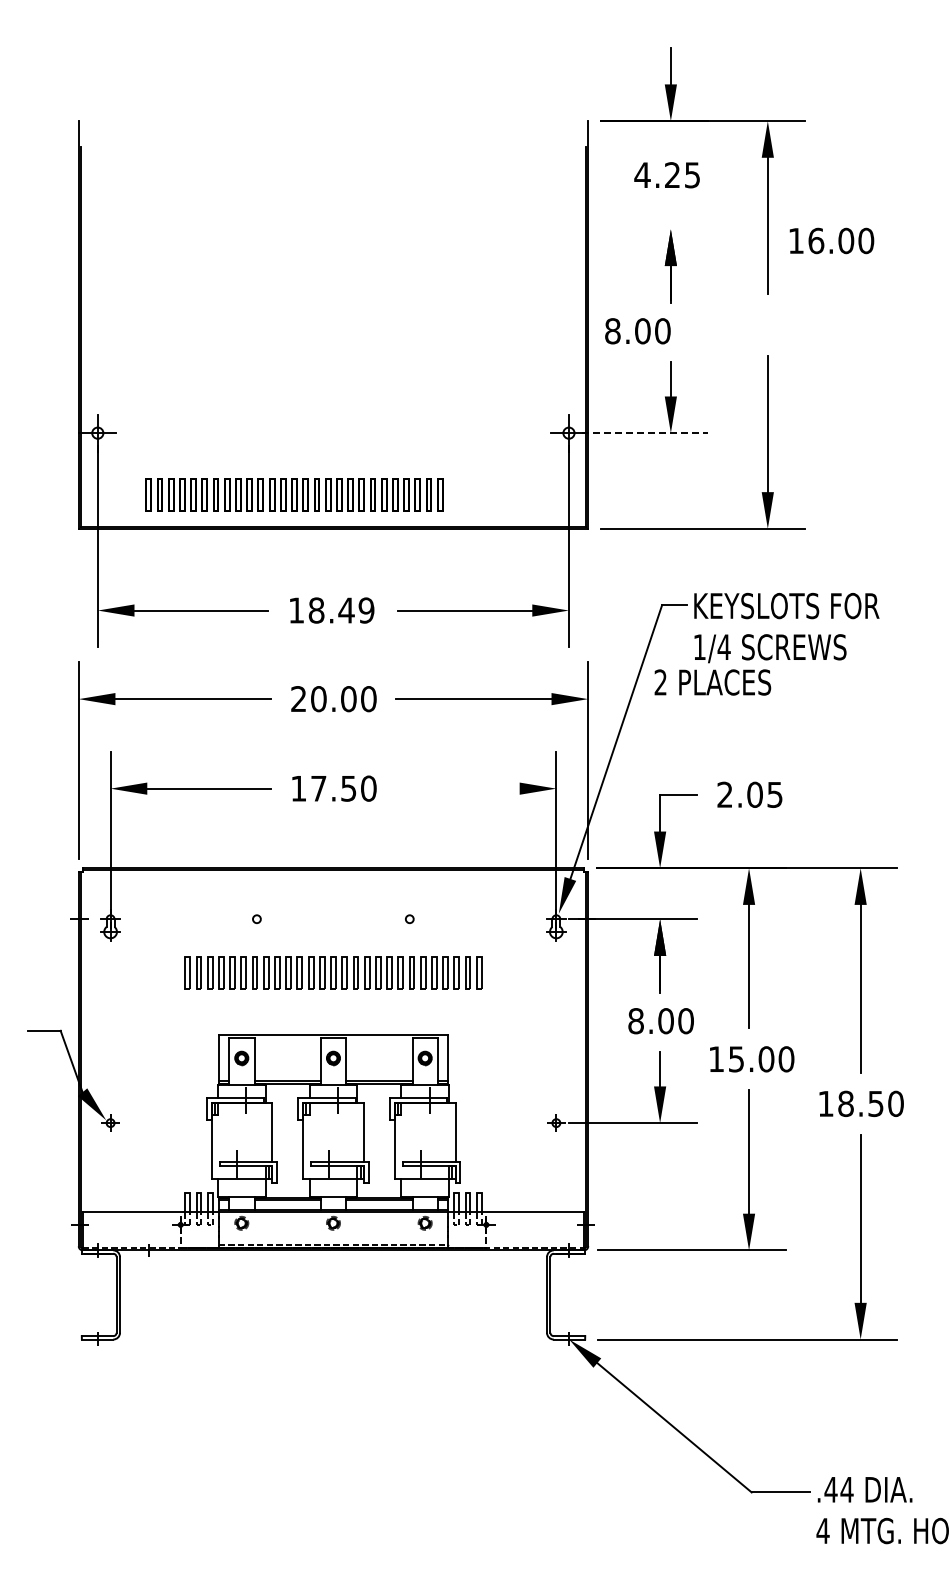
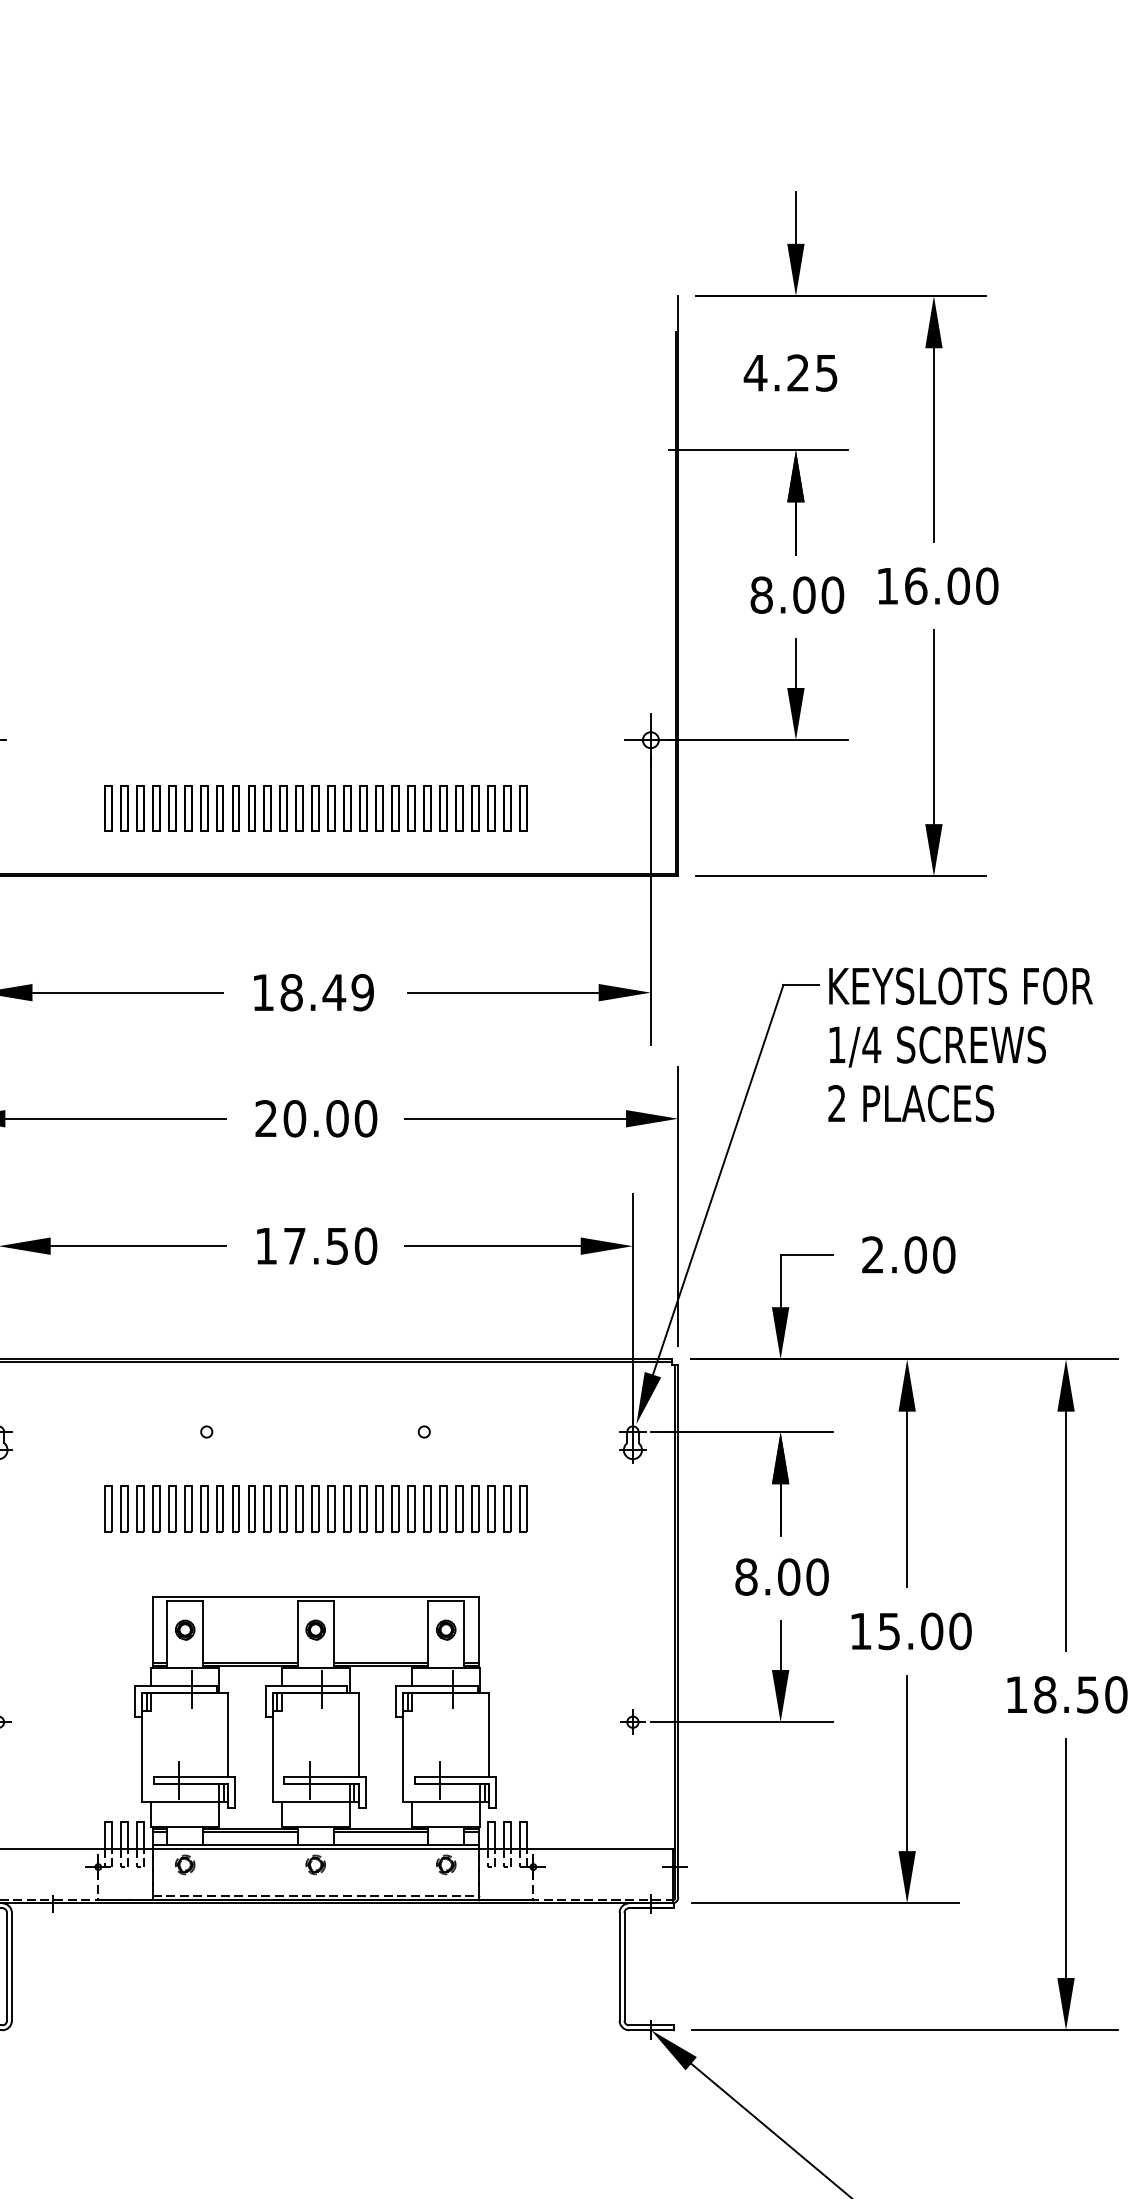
line: (644, 229) -> (758, 450), added
text: (831, 240) -> (937, 585), moved
text: (637, 331) -> (796, 595), moved
line: (644, 433) -> (758, 740), dashed -> solid
part: (294, 494) -> (315, 807), moved
text: (712, 682) -> (910, 1103), moved
line: (457, 788) -> (492, 1245), added
text: (774, 794) -> (943, 1254), 2.05 -> 2.00

